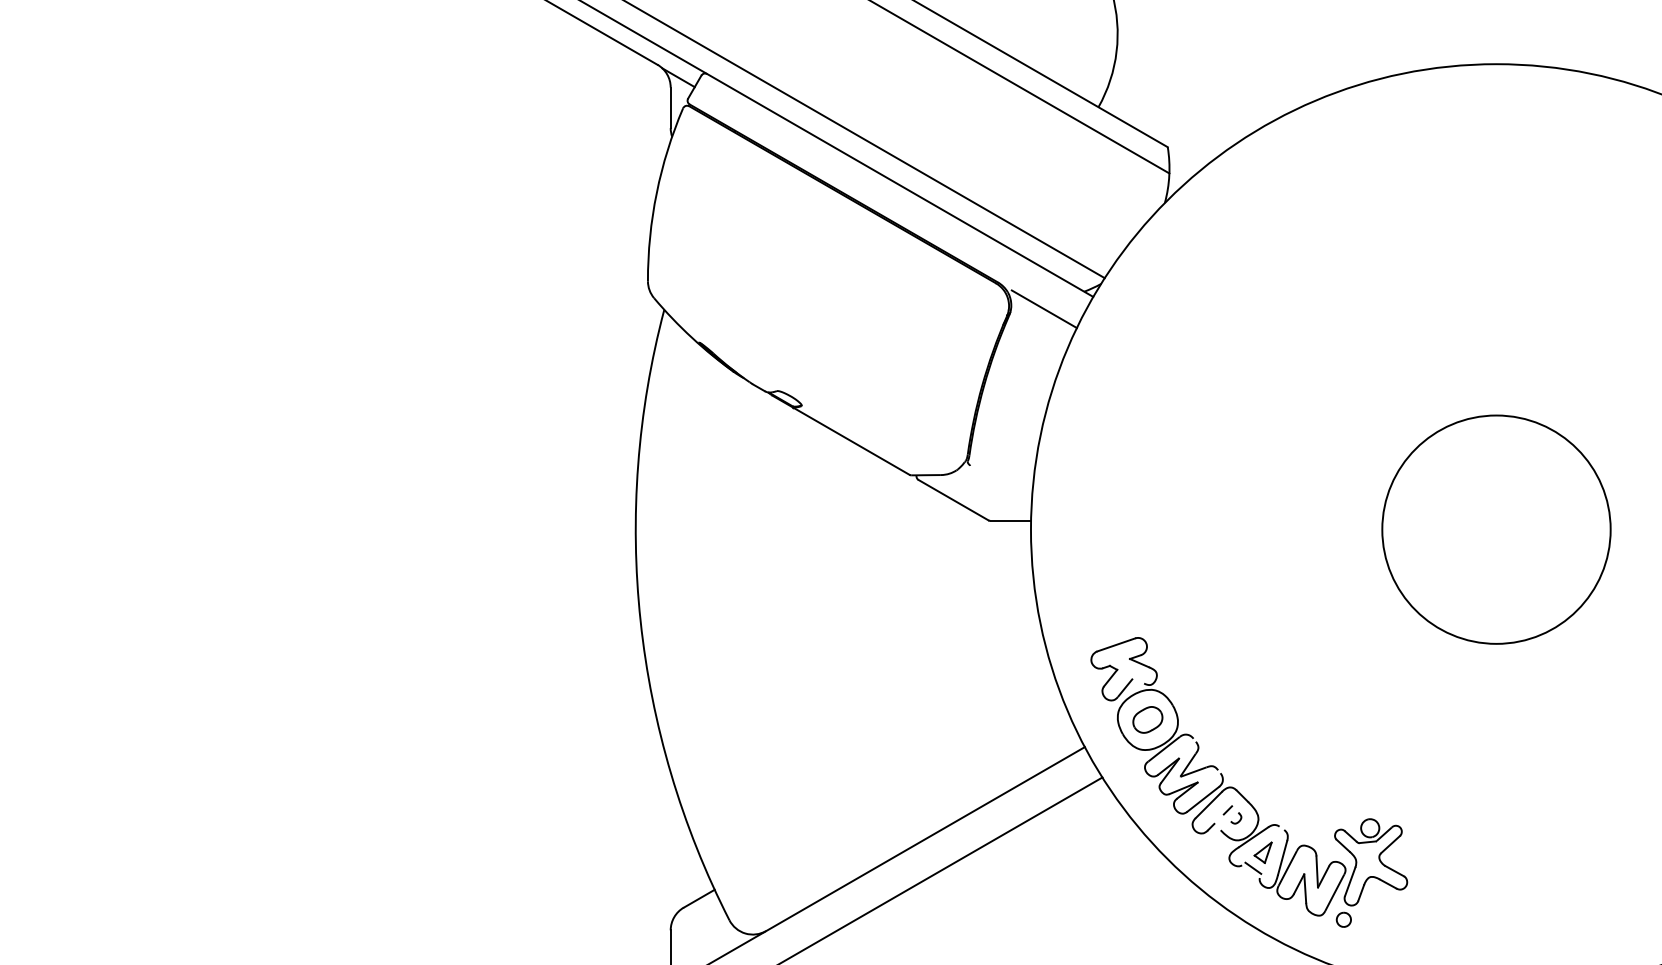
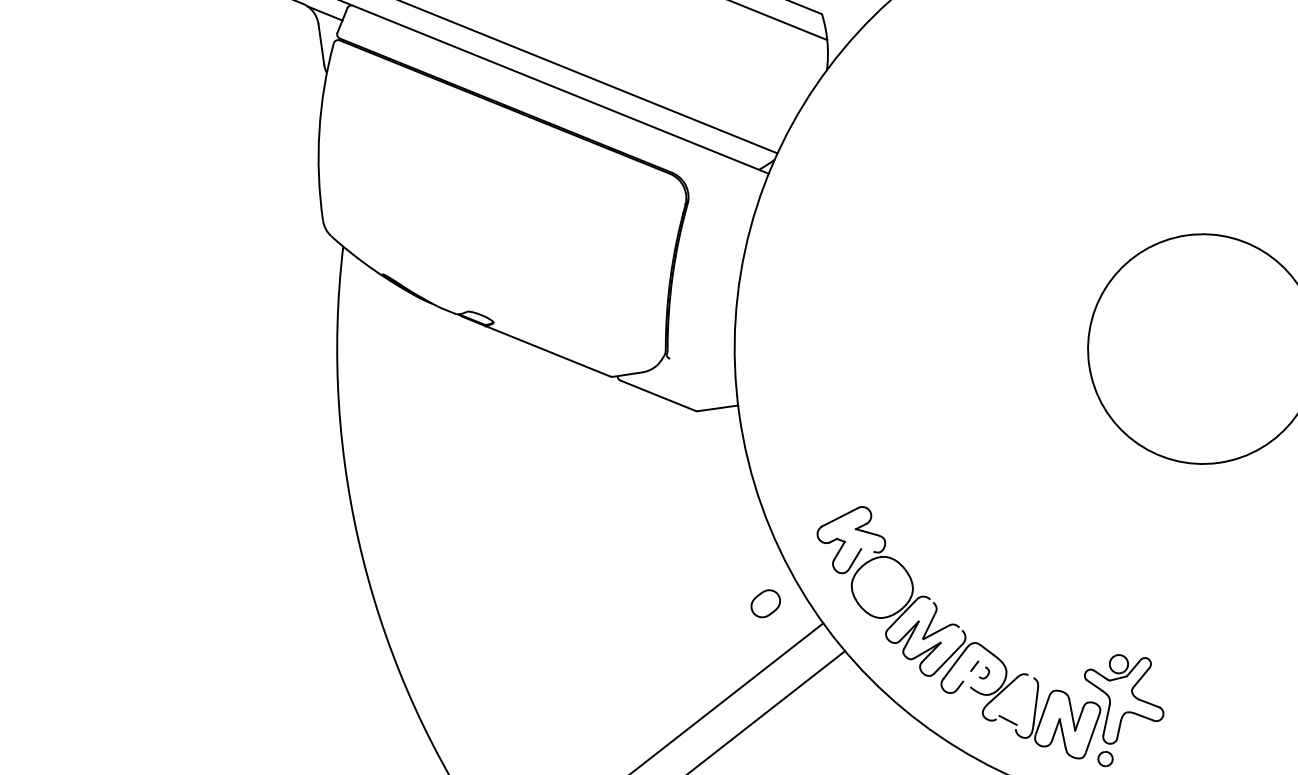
line: (1043, 309) -> (720, 193), removed
part: (1147, 719) -> (765, 603), moved
part: (1262, 852) -> (1015, 703), removed

